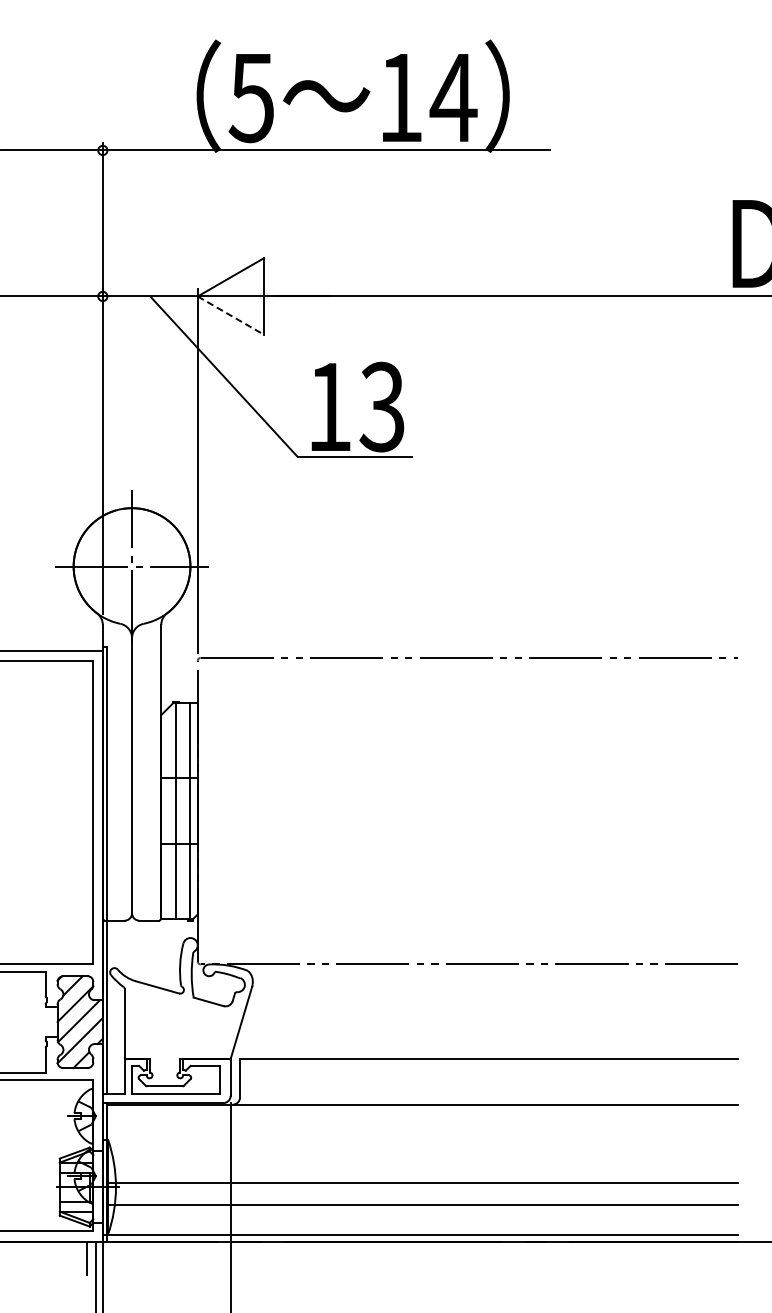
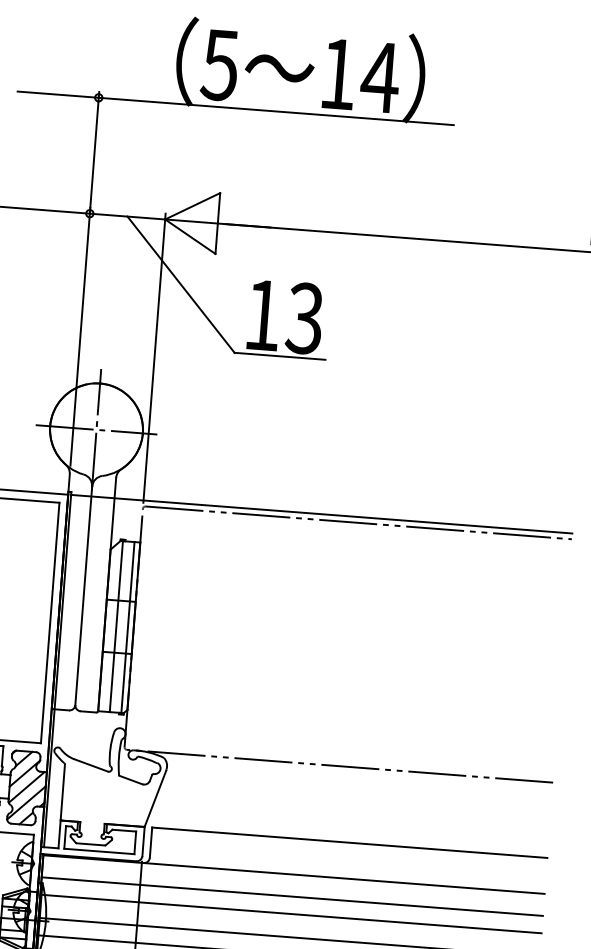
line: (231, 315) -> (190, 236), dashed -> solid
line: (422, 650) -> (321, 514), added
line: (422, 1132) -> (292, 896), added
line: (422, 1154) -> (291, 914), added

